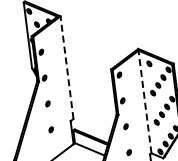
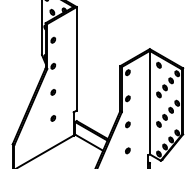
line: (66, 67) -> (76, 58), dashed -> solid
line: (144, 101) -> (149, 102), dashed -> solid

